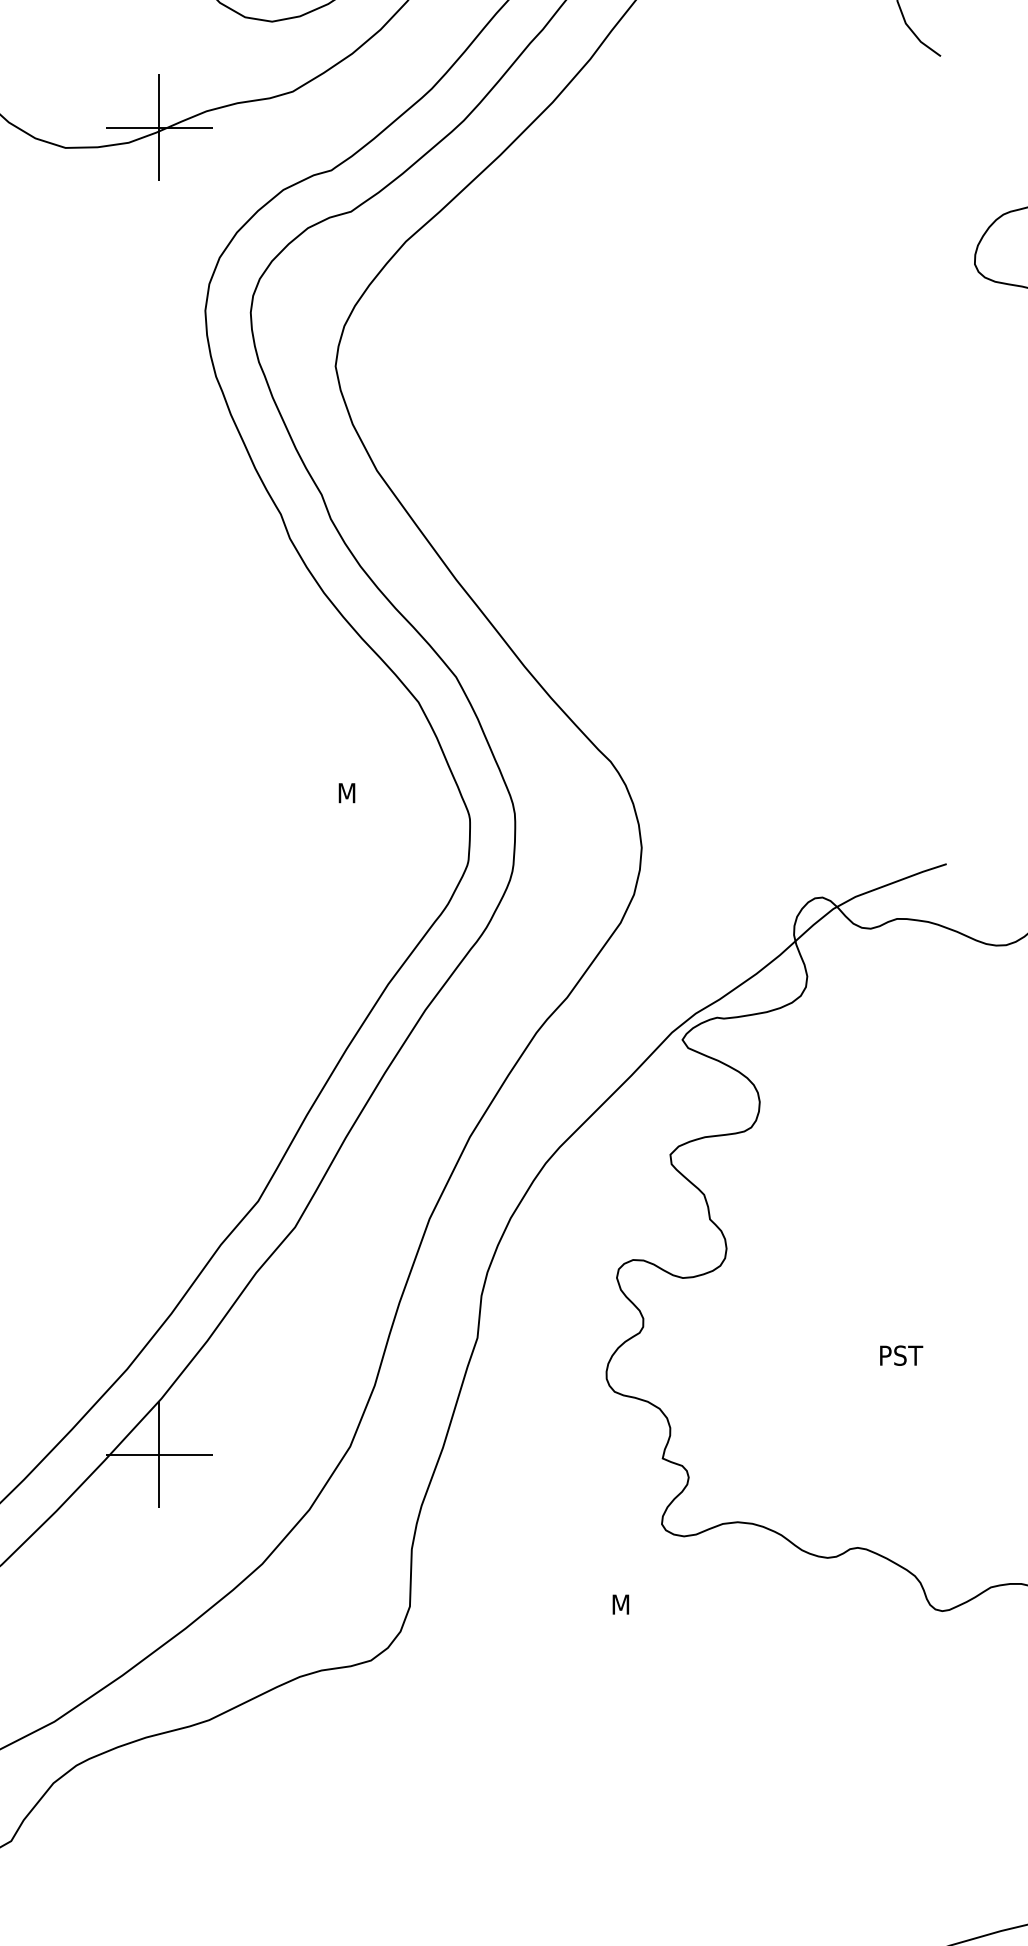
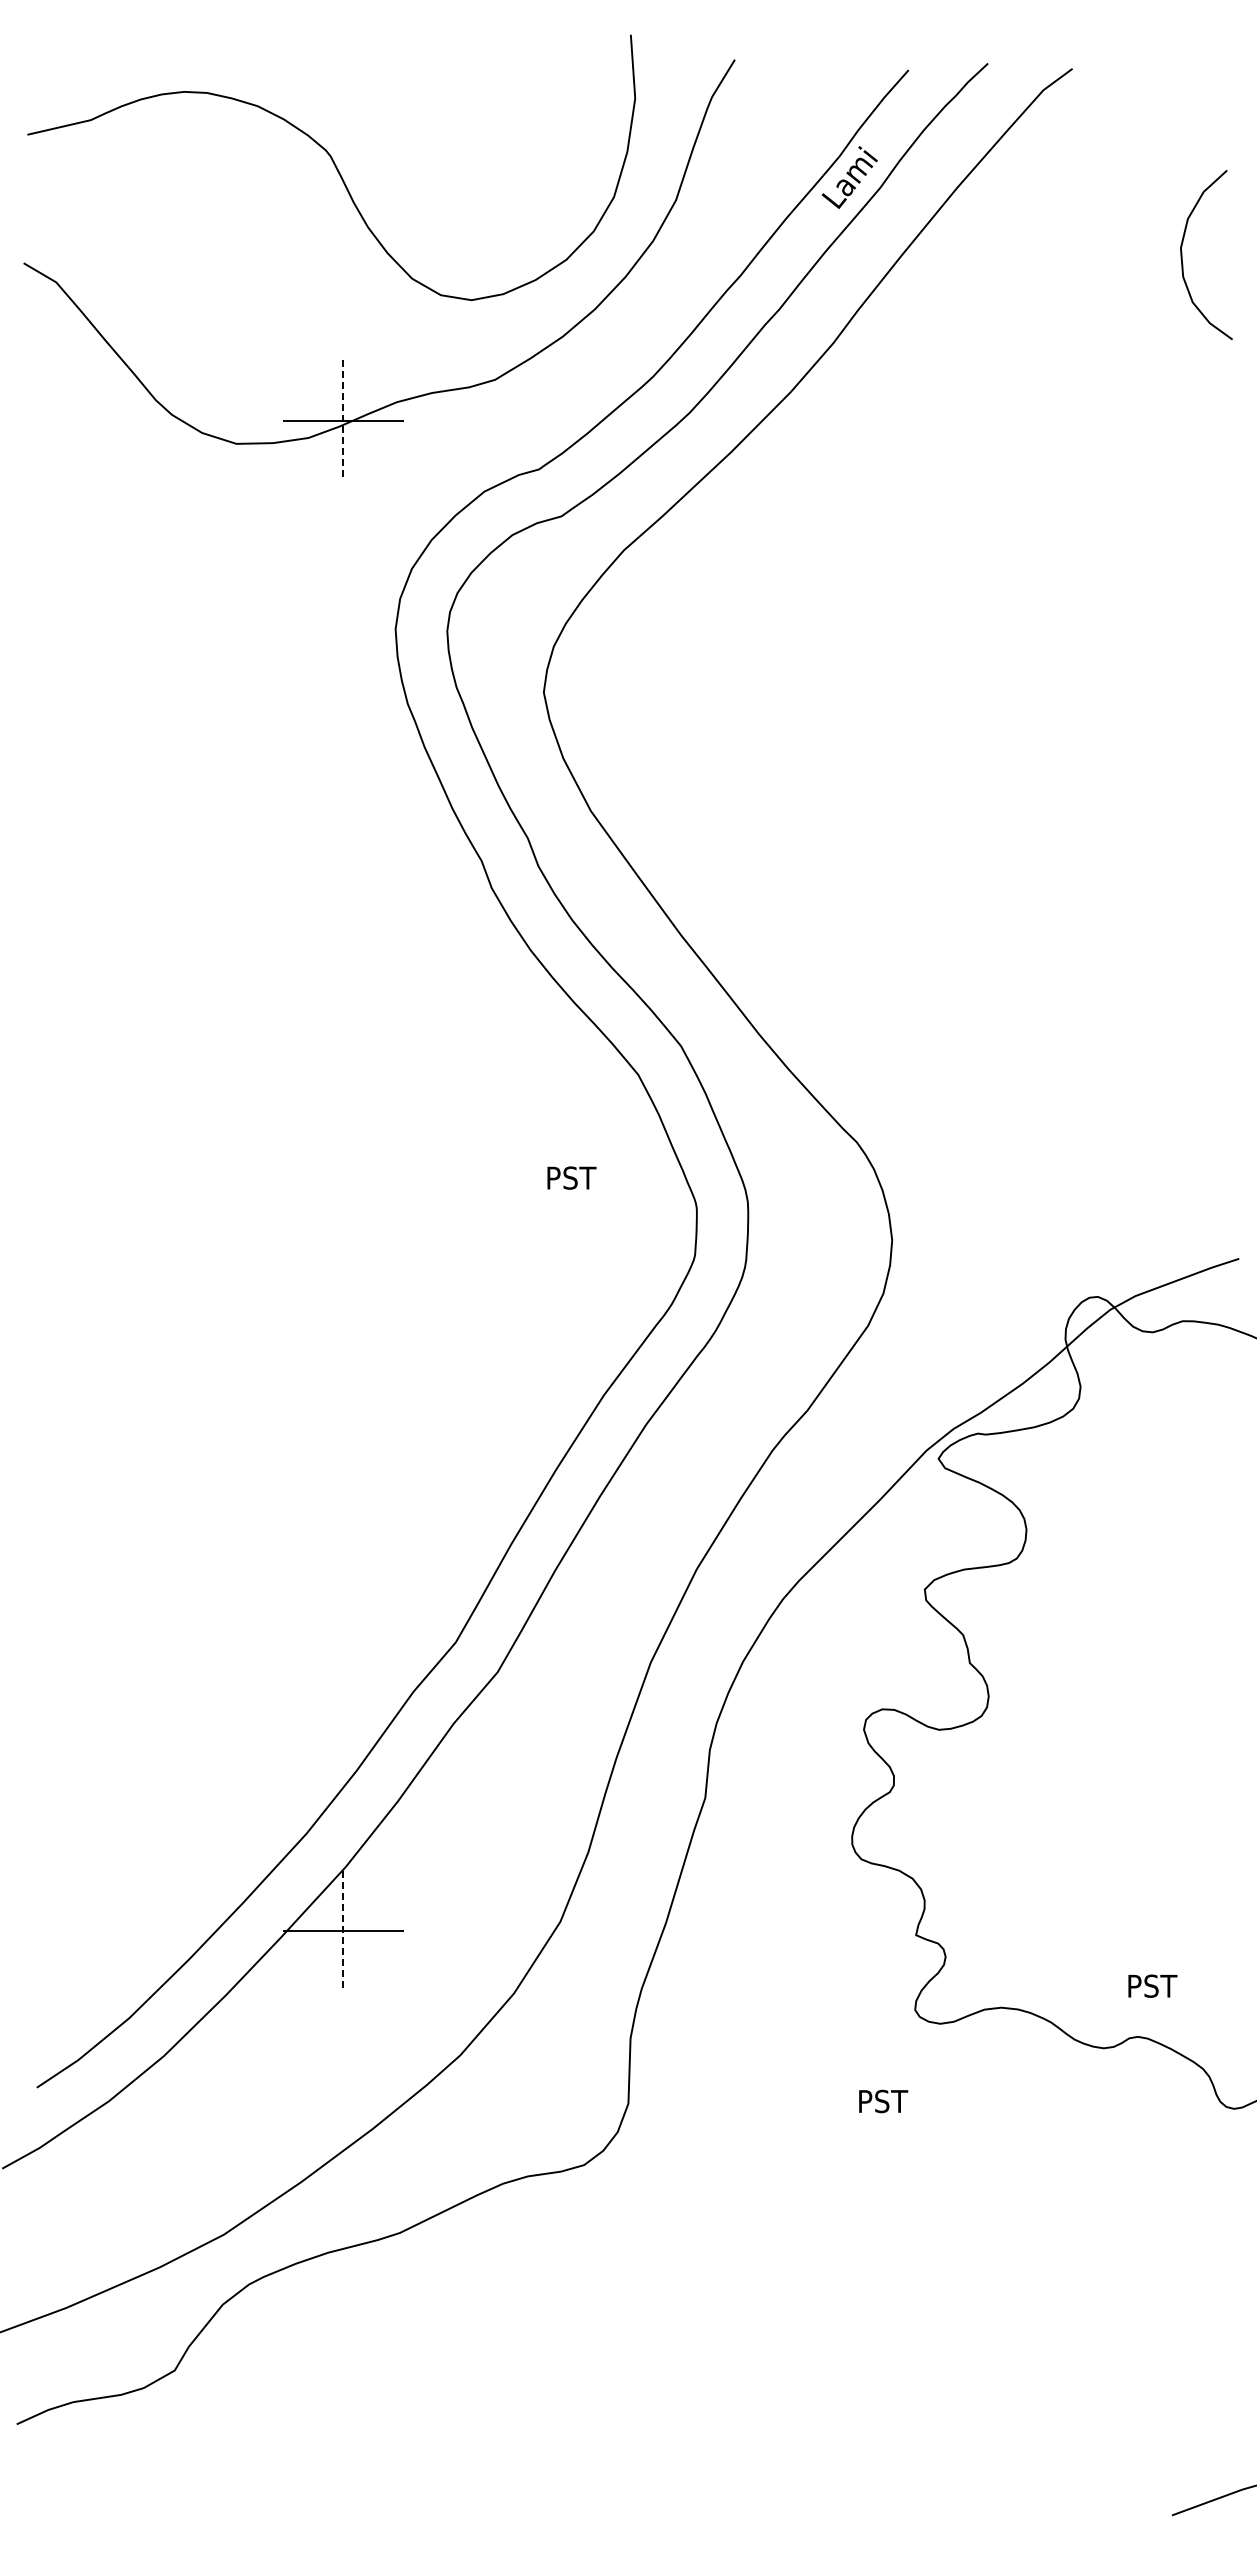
line: (159, 128) -> (343, 421), solid -> dashed
text: (361, 792) -> (573, 1177), M -> PST
text: (901, 1355) -> (1152, 1985), moved
line: (159, 1455) -> (343, 1931), solid -> dashed
text: (634, 1604) -> (884, 2101), M -> PST

